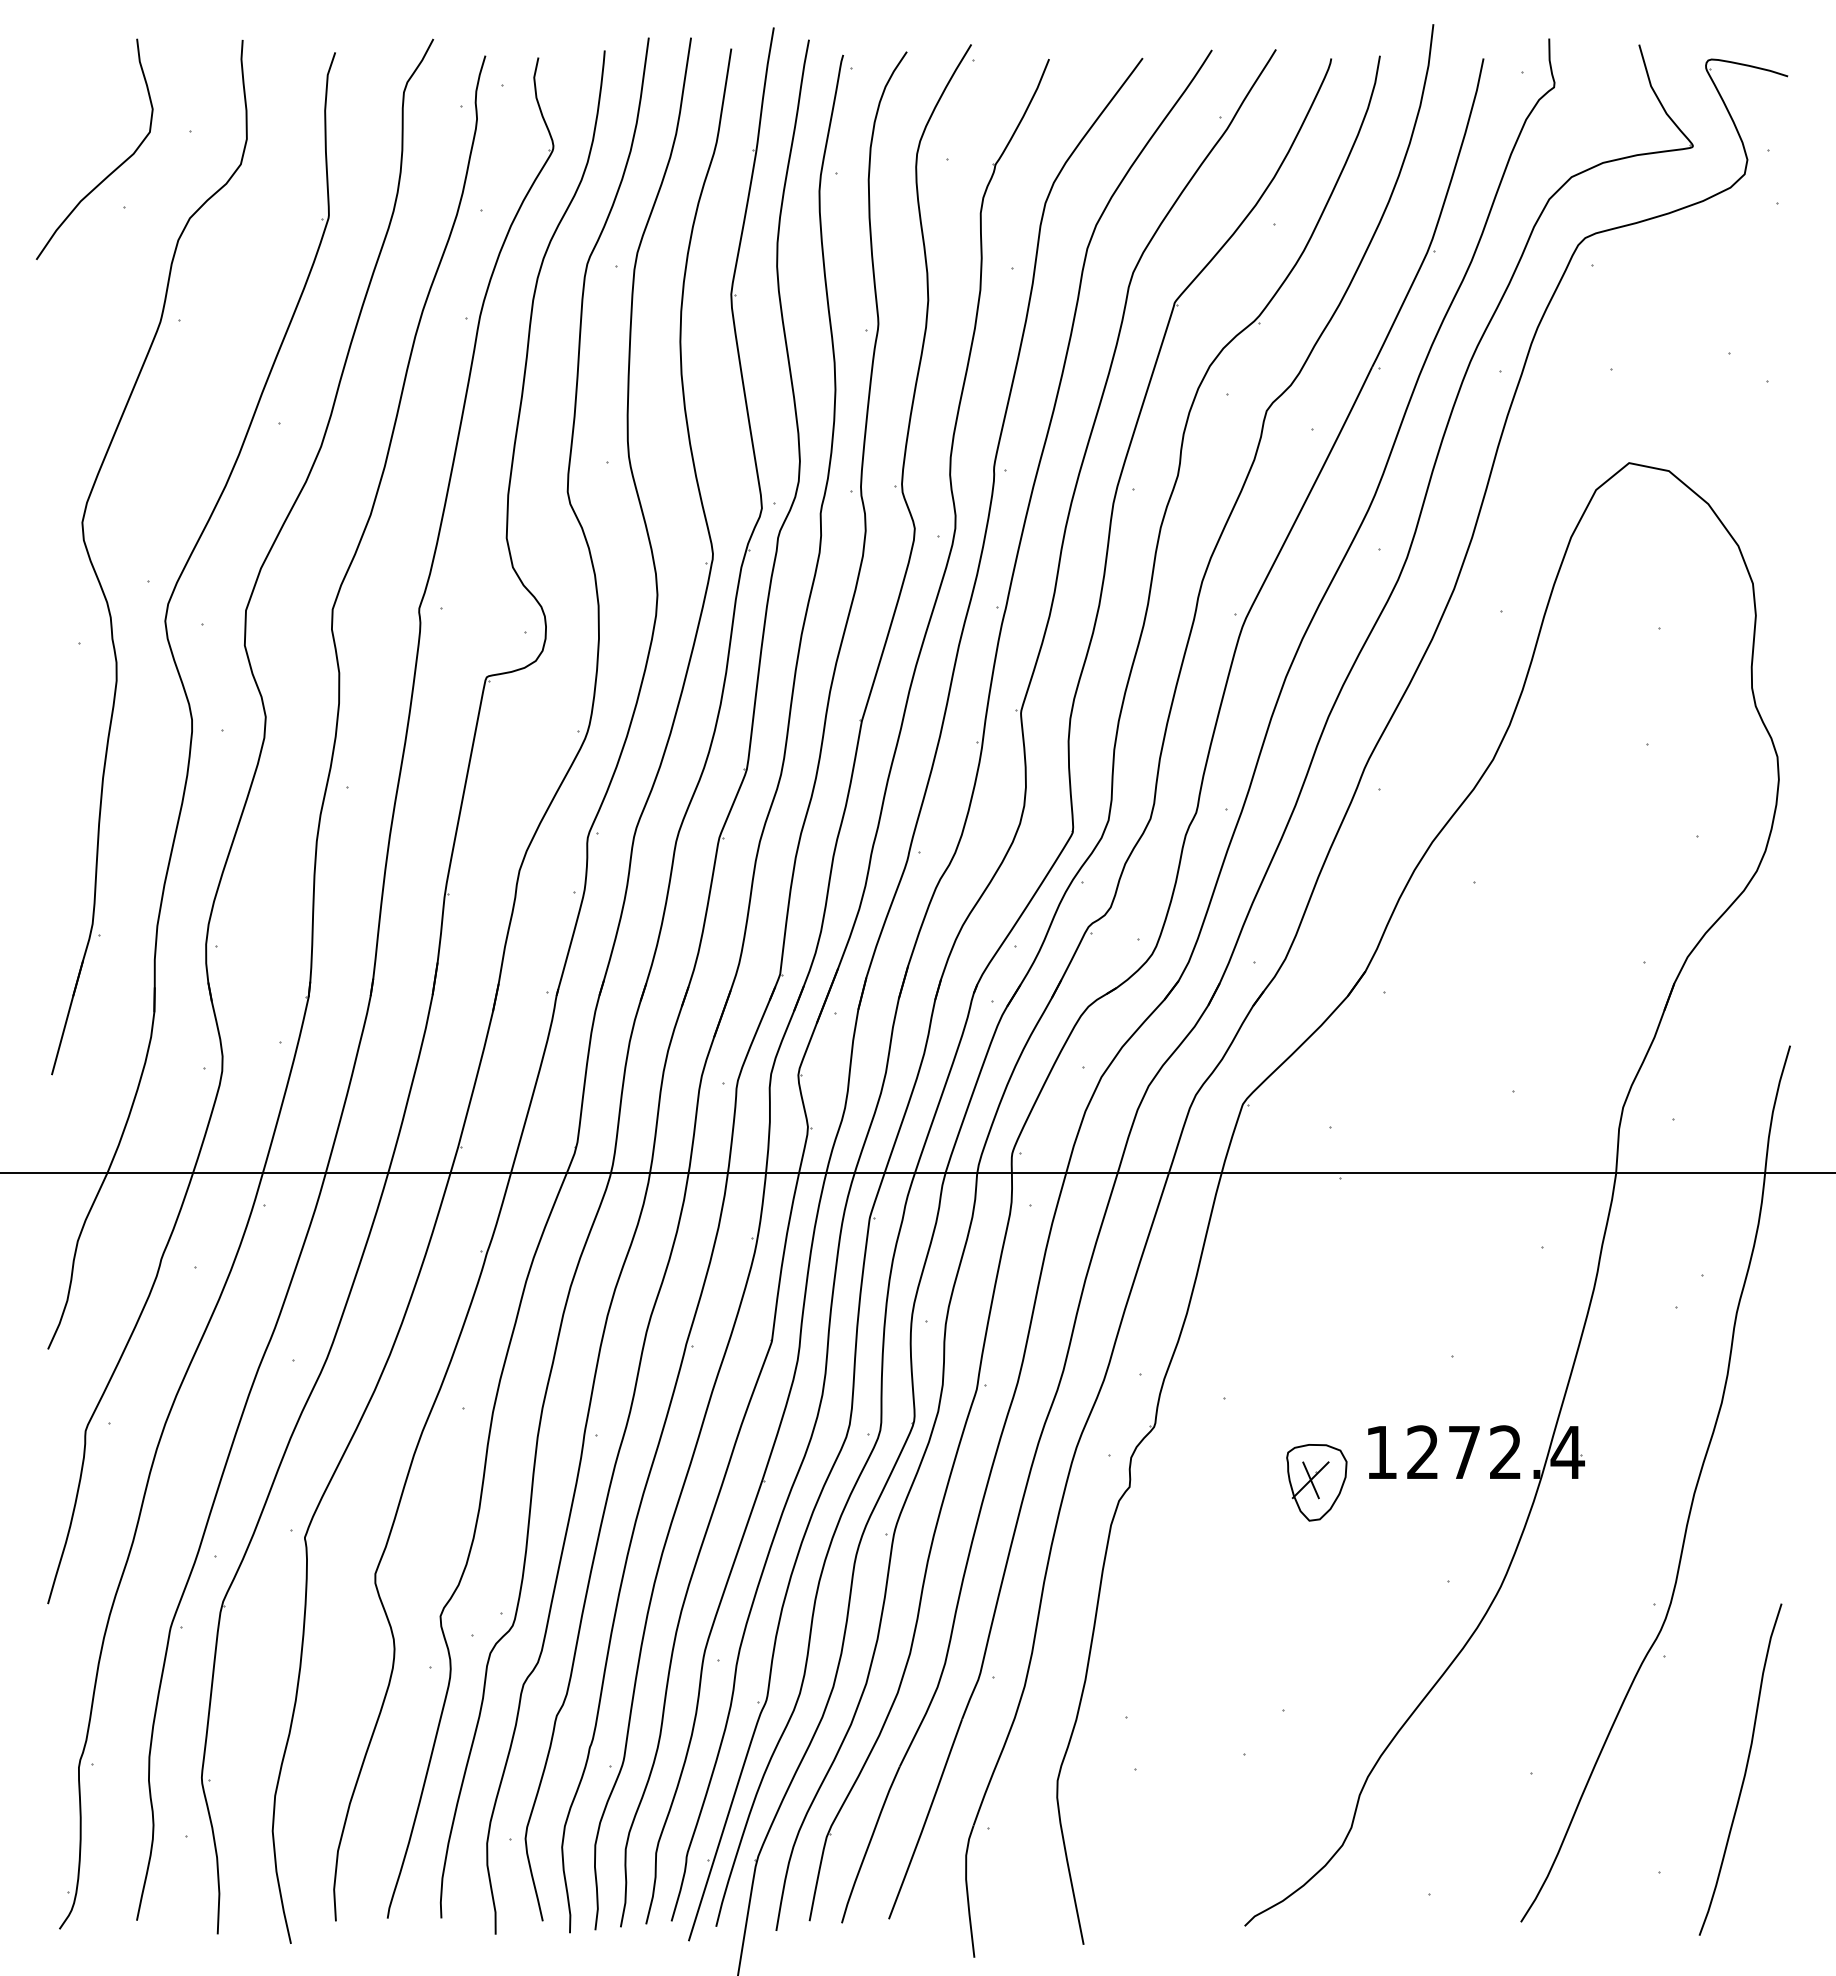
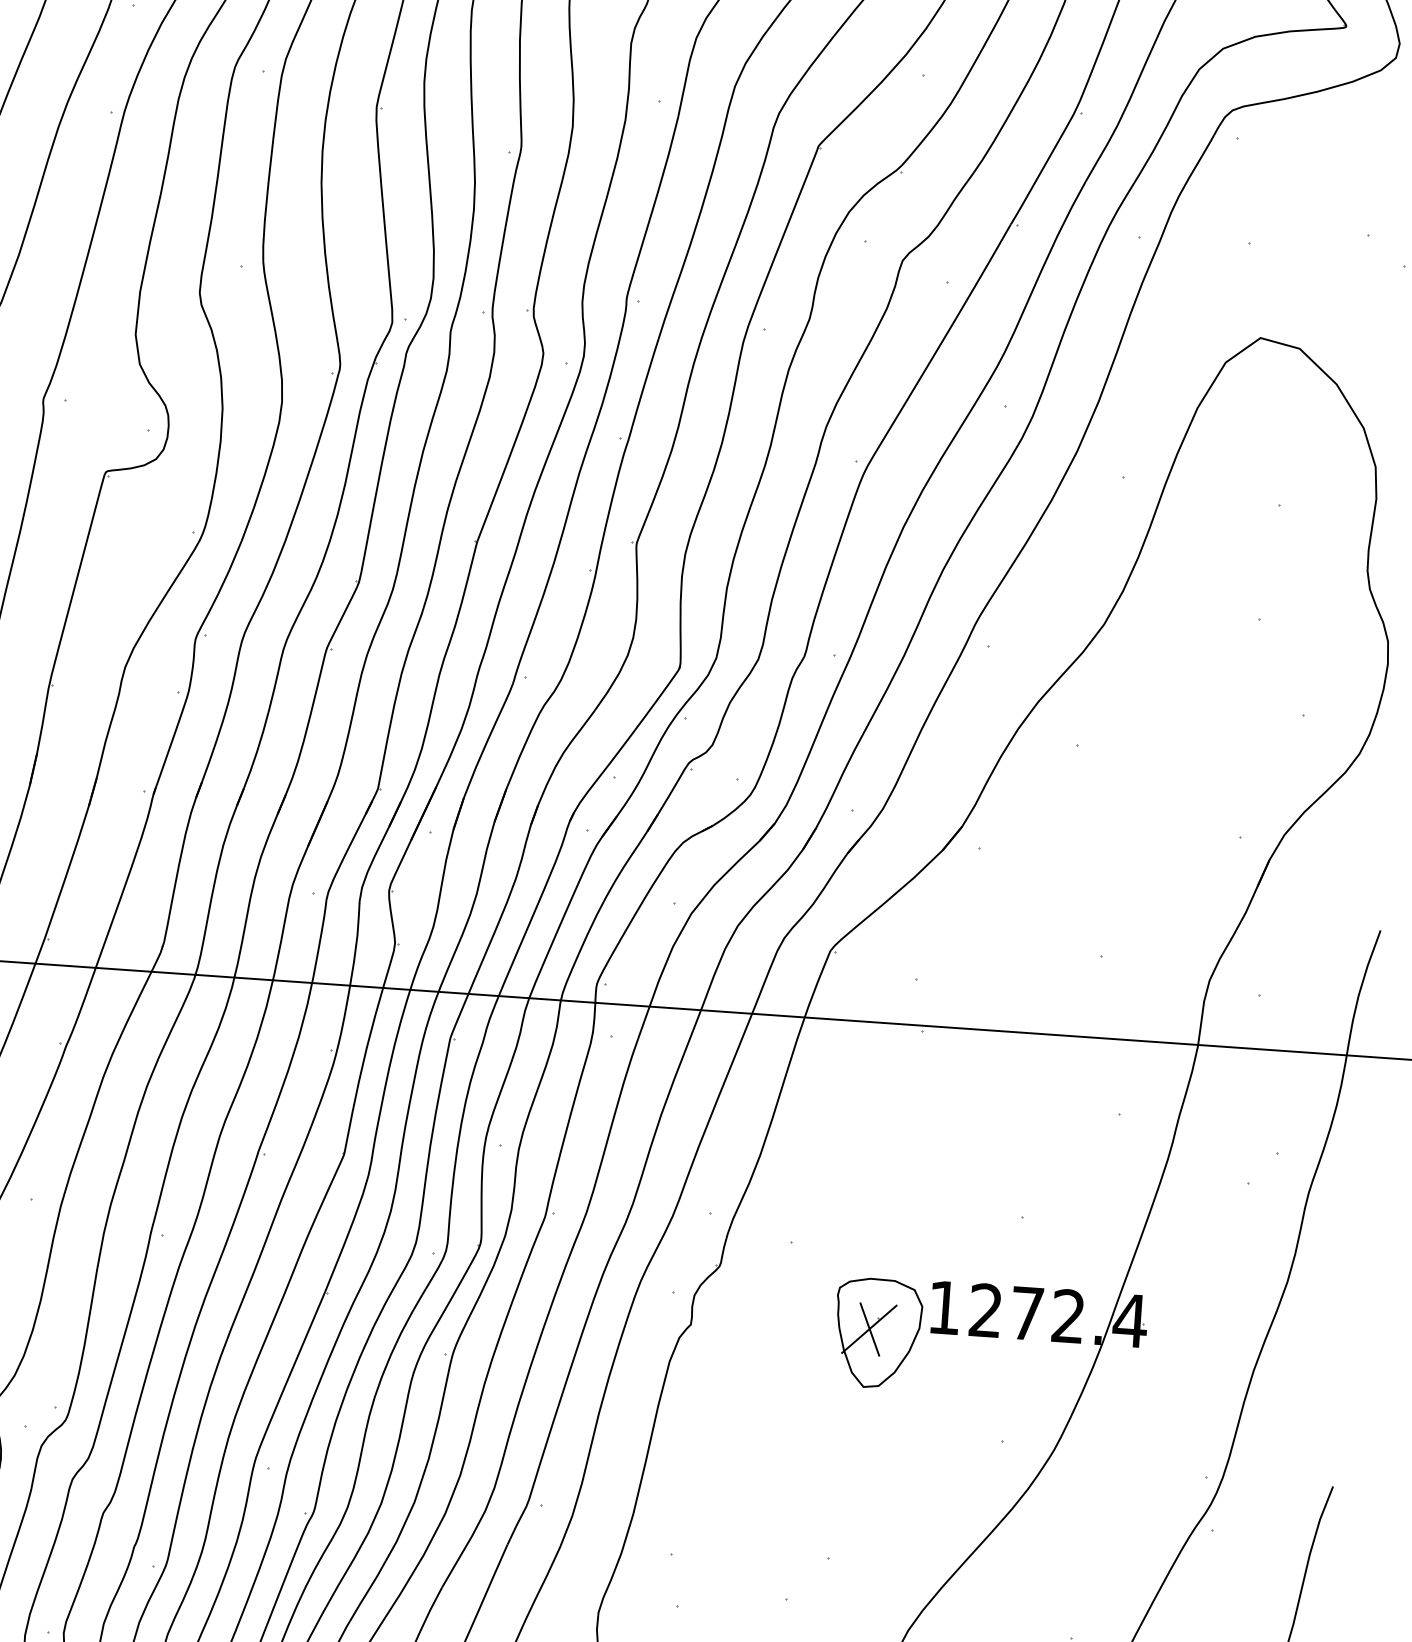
part: (1316, 1482) -> (877, 1333), size x1.43

